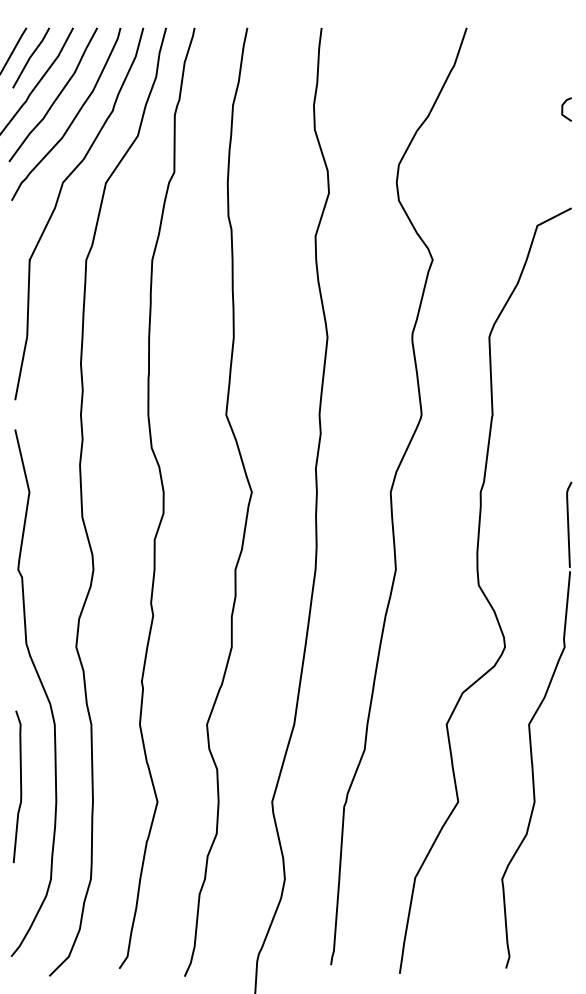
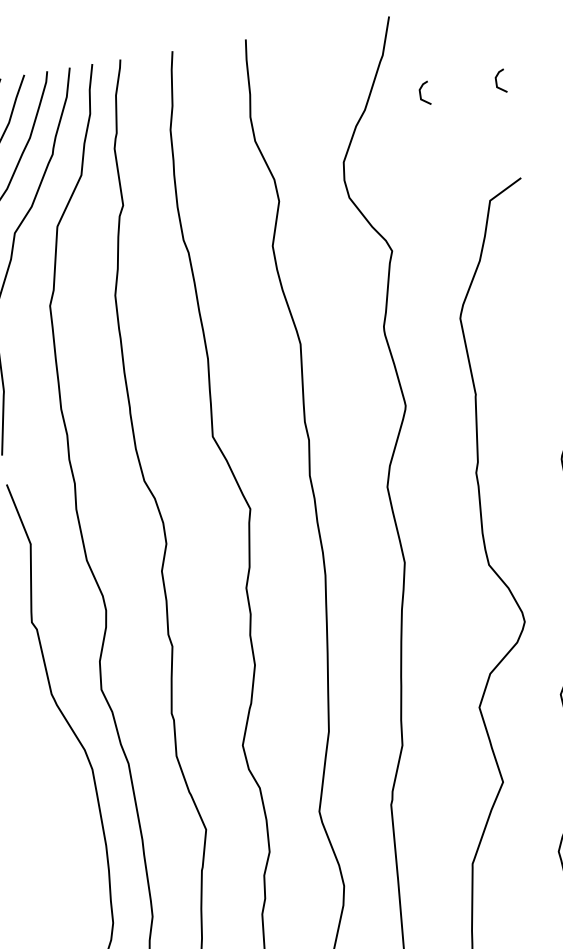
line: (486, 109) -> (421, 93), added
curve: (20, 786) -> (68, 836), removed

